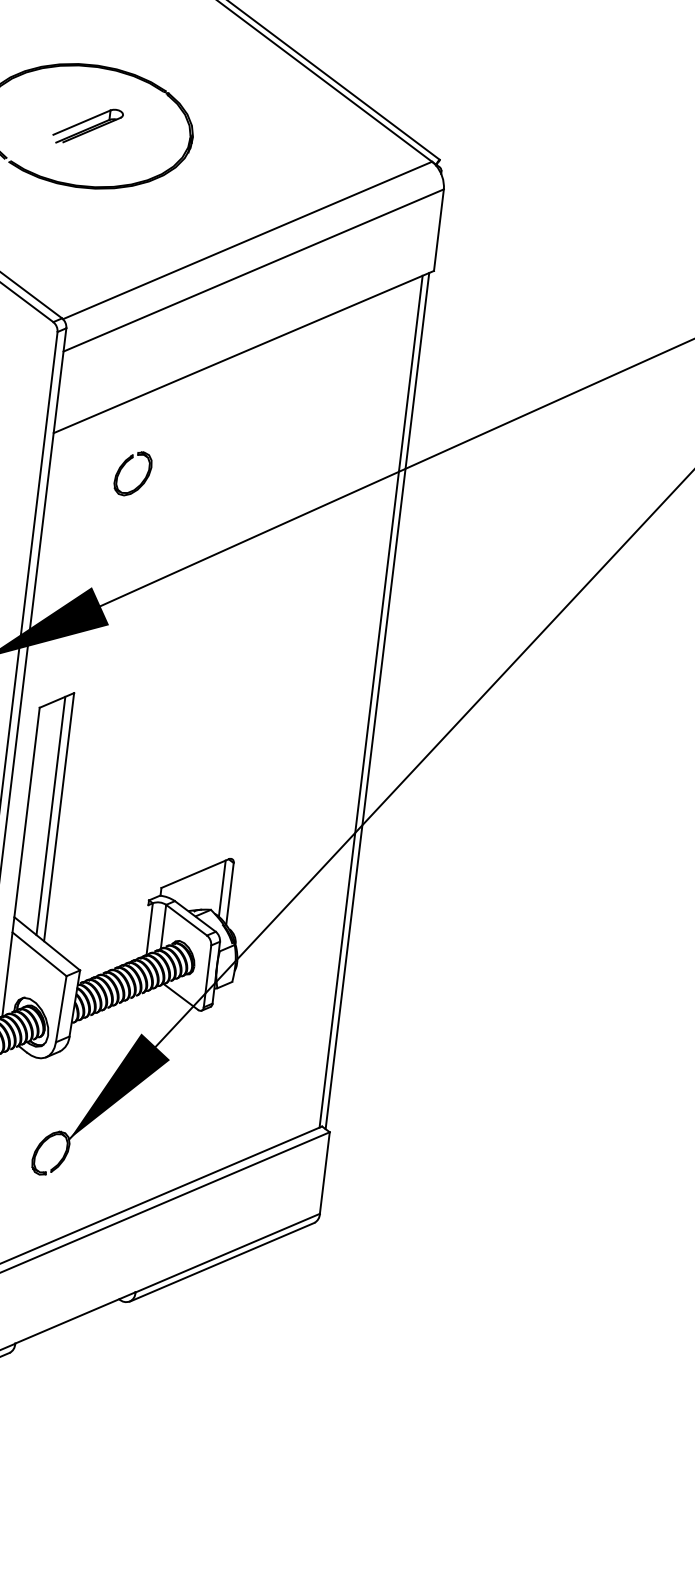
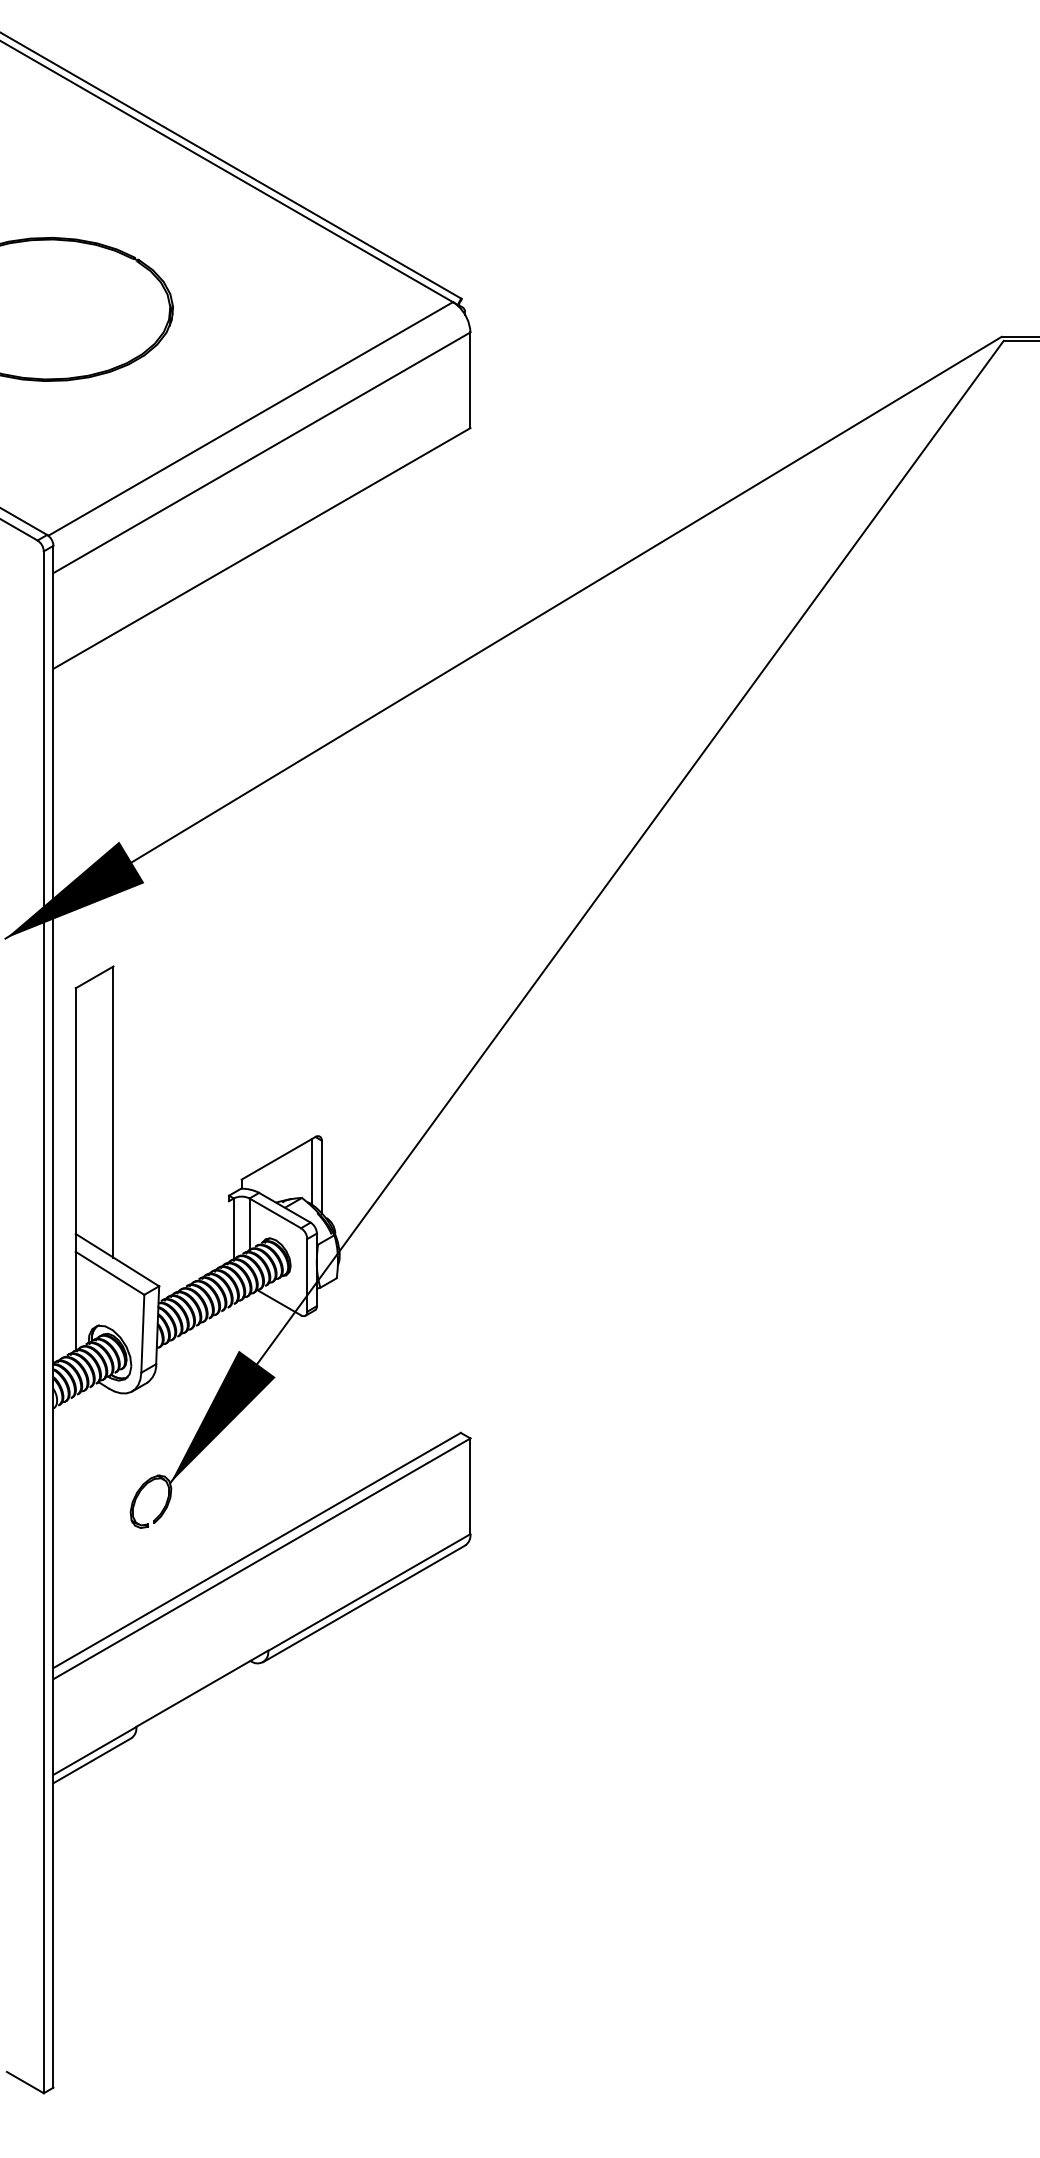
part: (88, 126) -> (50, 309), removed
part: (123, 468) -> (138, 699), removed
line: (371, 701) -> (458, 934), removed
line: (377, 701) -> (465, 933), removed
line: (50, 815) -> (103, 1111), removed

